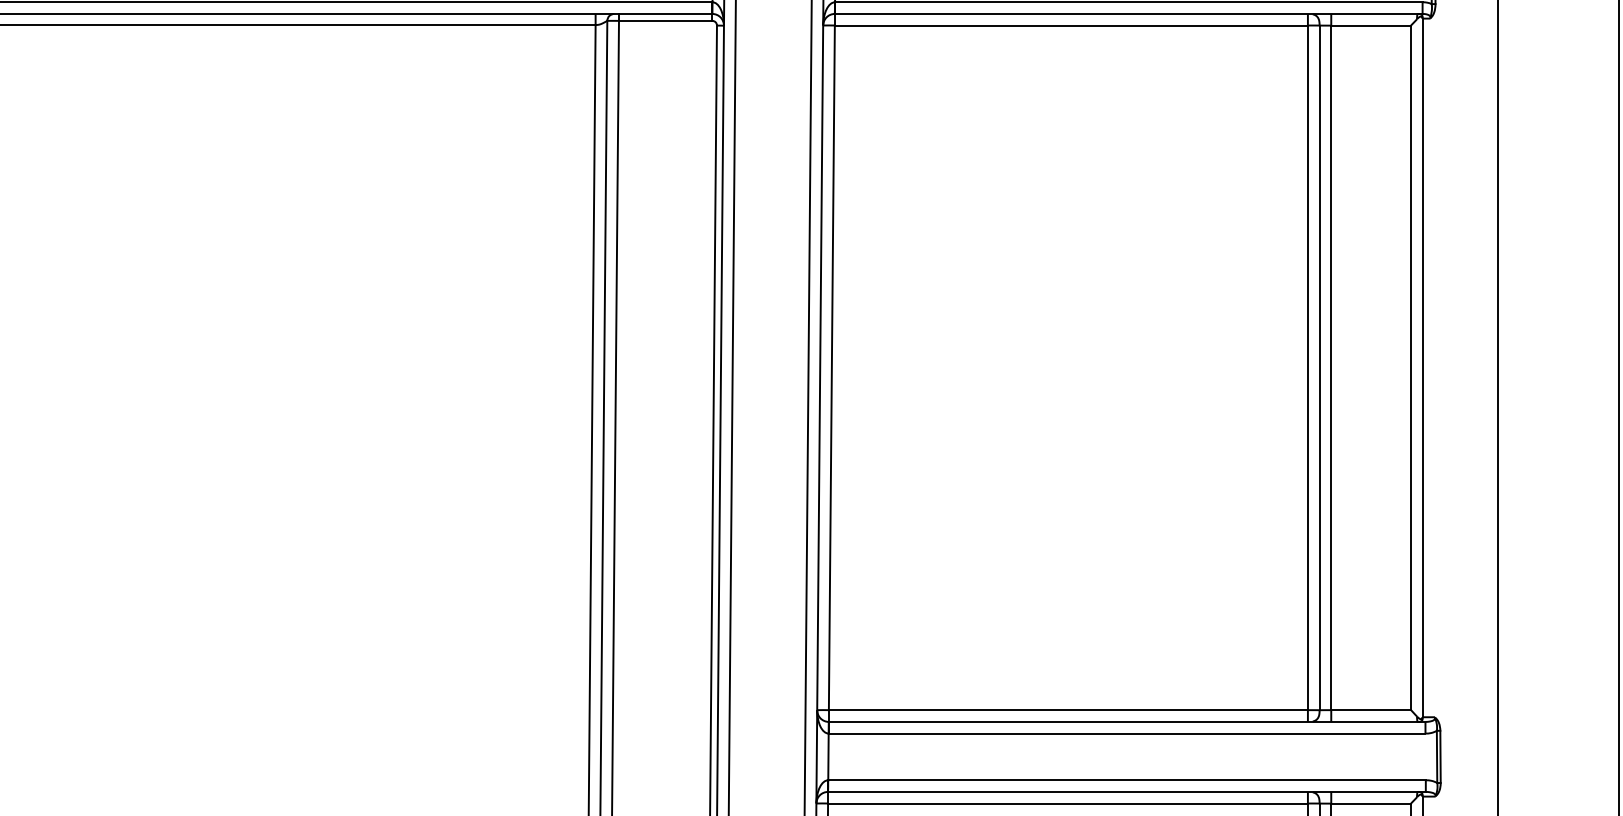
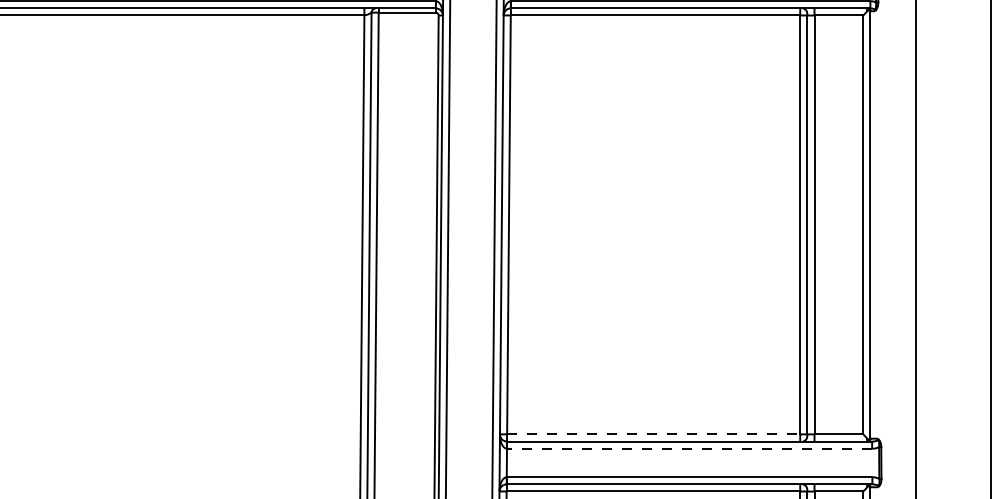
line: (1068, 710) -> (653, 434), solid -> dashed
line: (1126, 733) -> (689, 448), solid -> dashed

